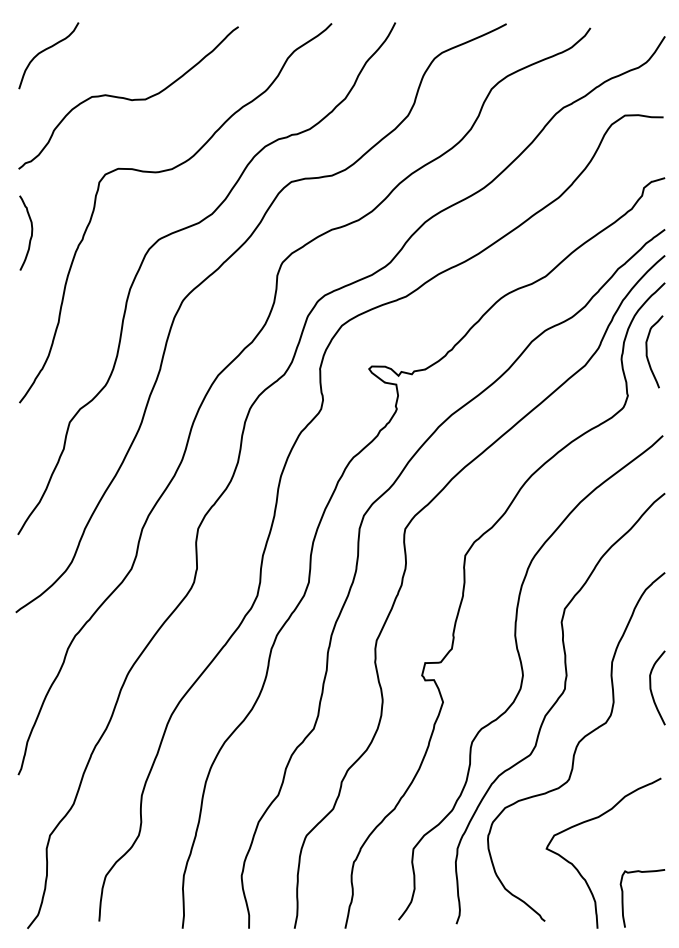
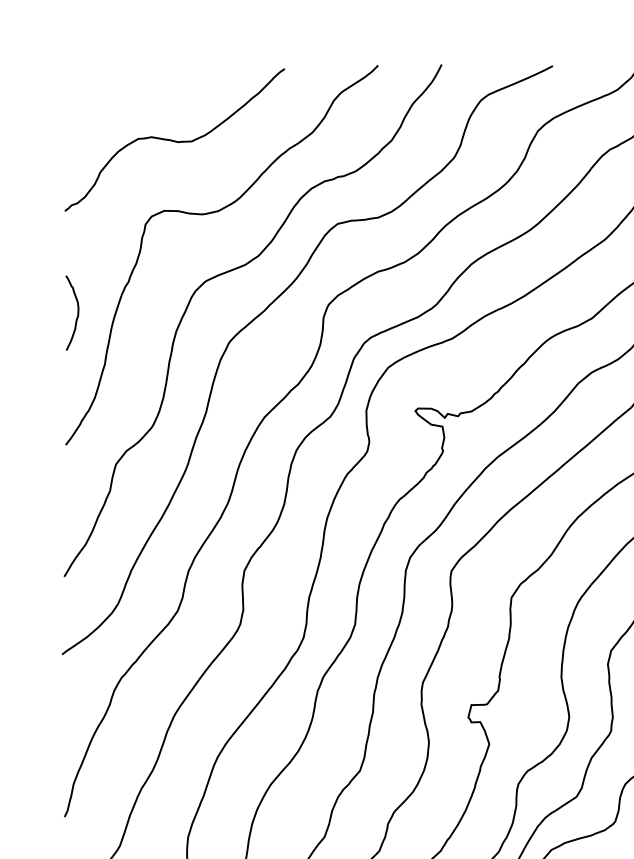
curve: (46, 50) -> (92, 92), removed
curve: (31, 232) -> (77, 312), moved

